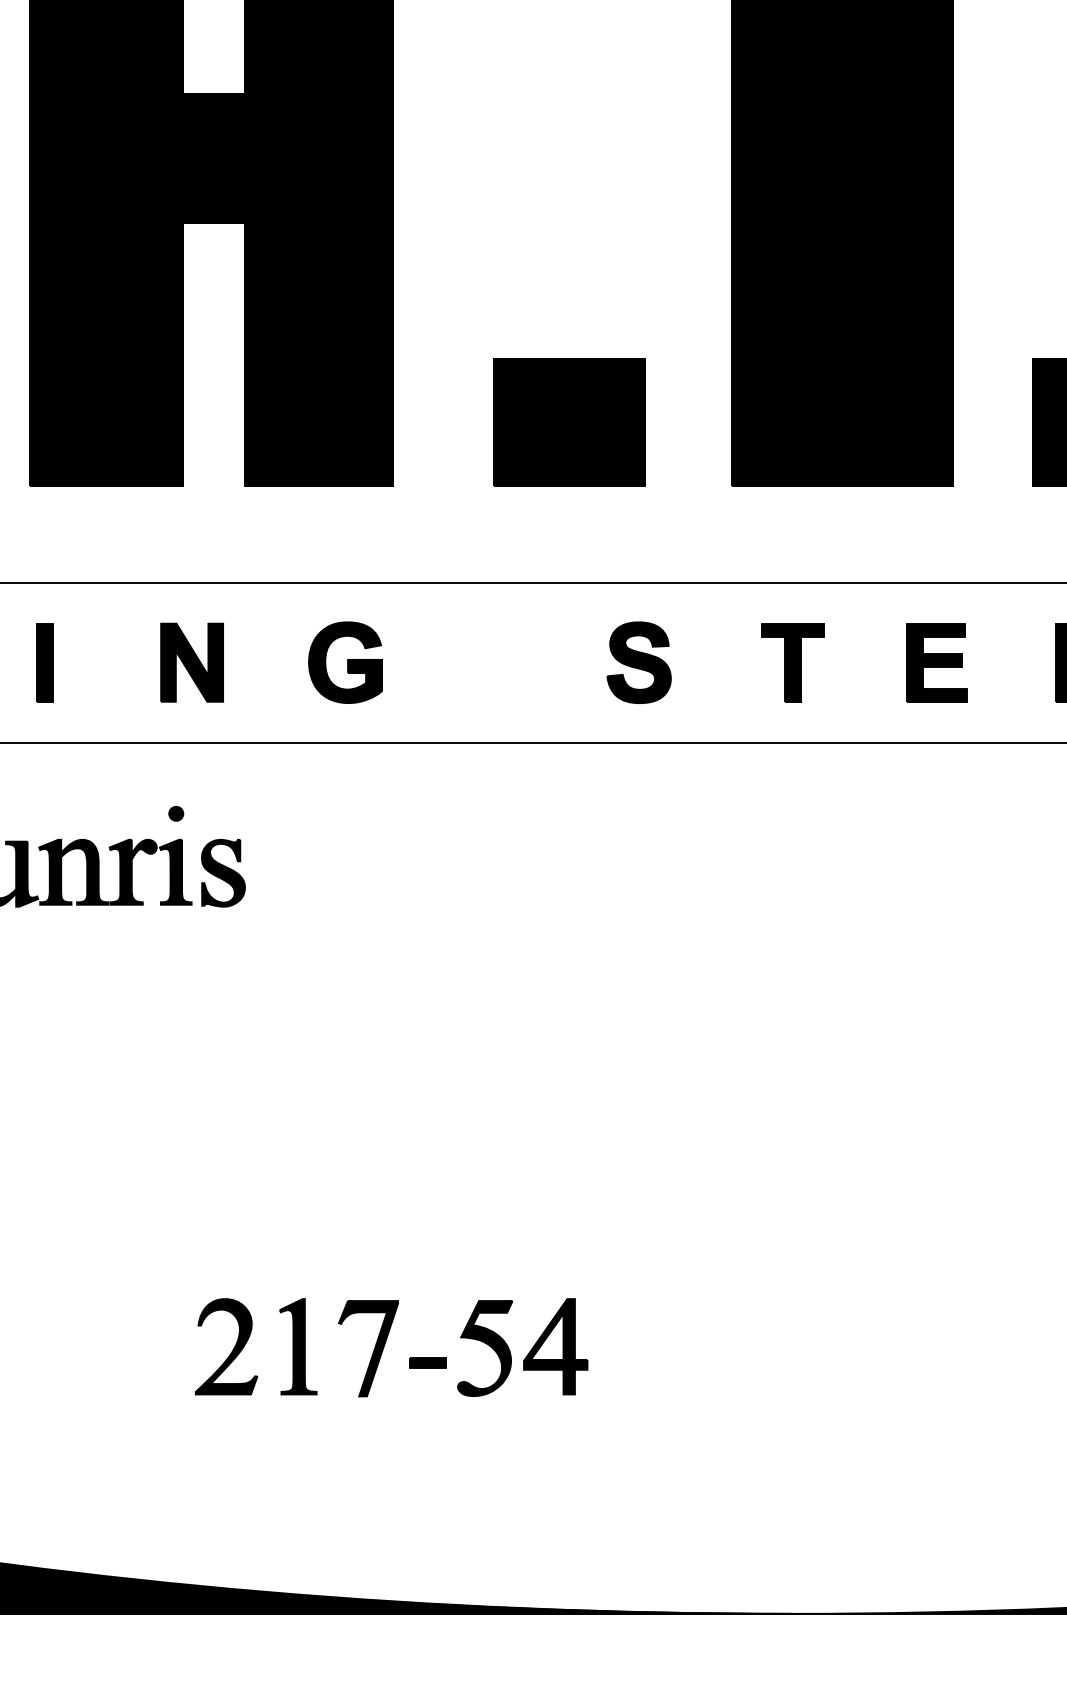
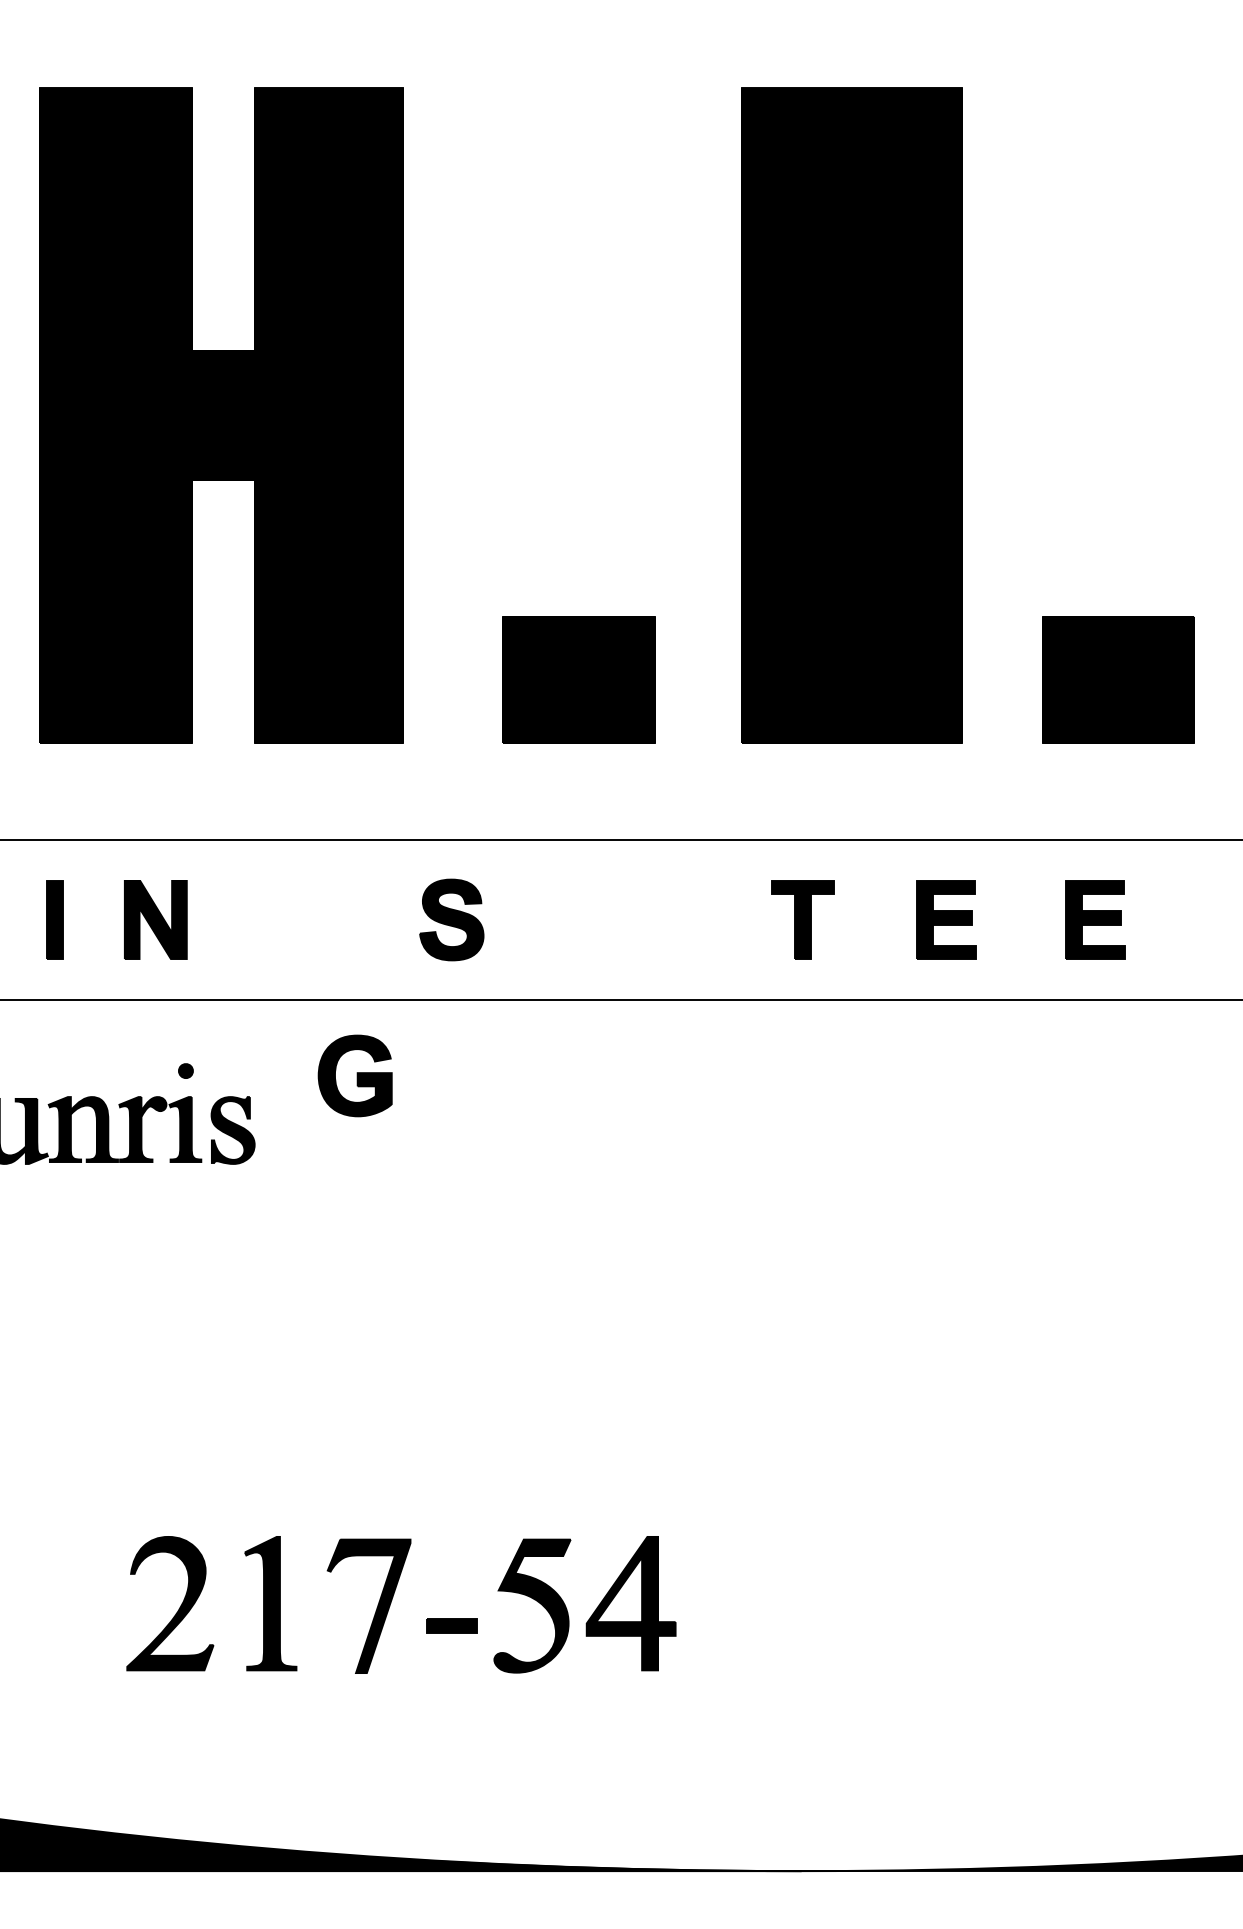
part: (191, 662) -> (155, 919), moved
part: (344, 662) -> (354, 1075), moved
part: (638, 662) -> (451, 919), moved
part: (390, 1347) -> (400, 1604), size x1.4

